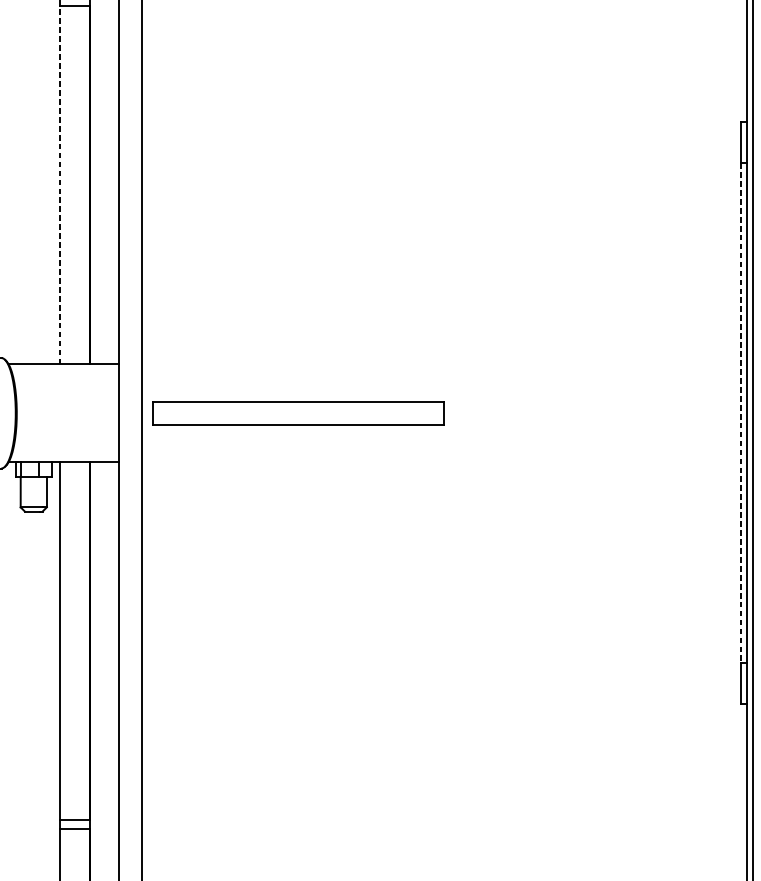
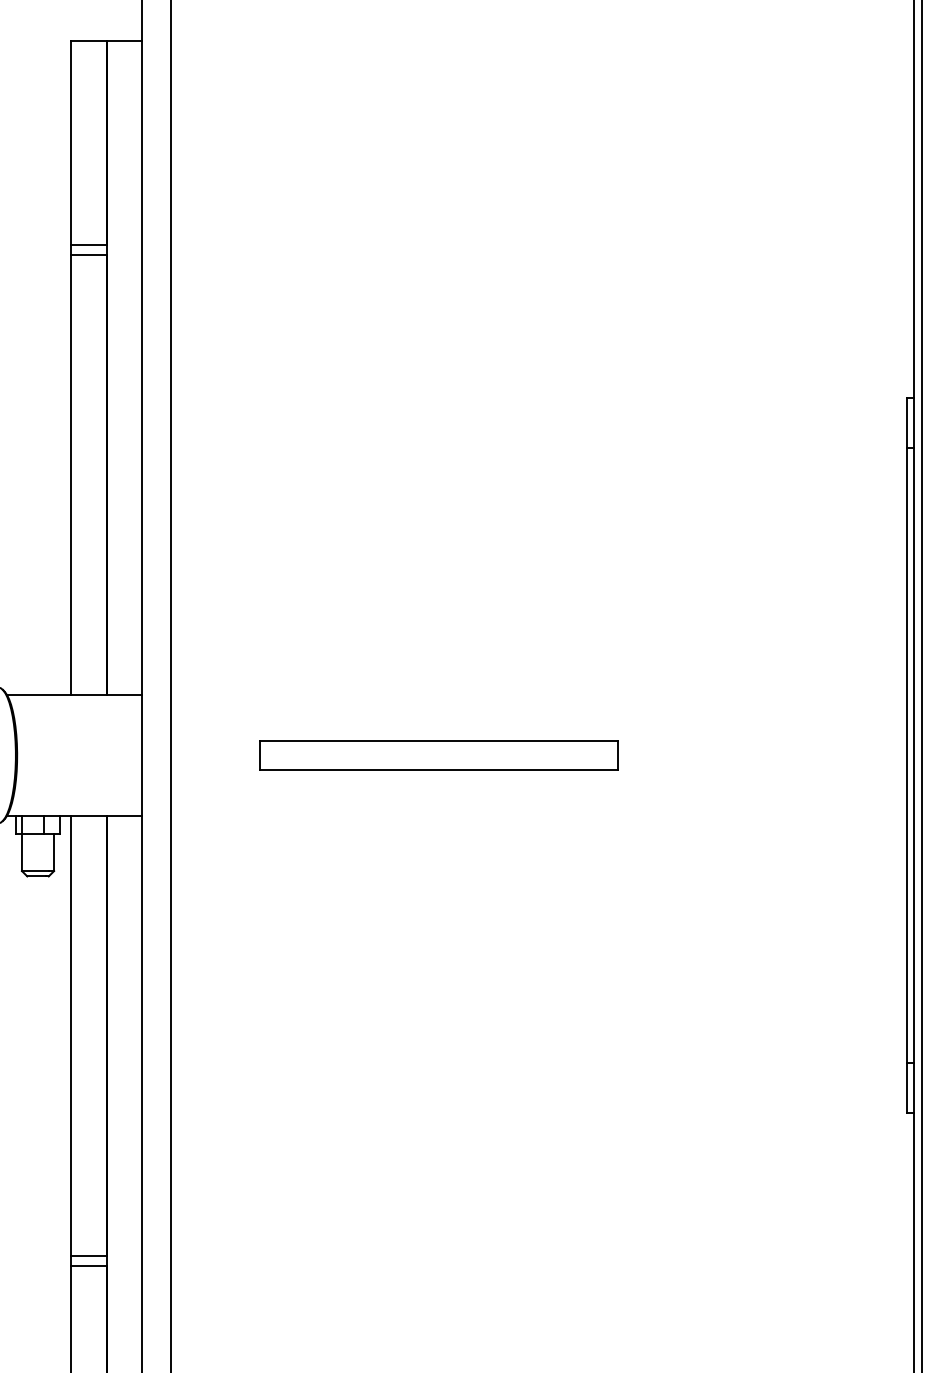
line: (60, 184) -> (70, 474), dashed -> solid
part: (297, 413) -> (438, 755), moved
line: (741, 413) -> (907, 755), dashed -> solid

